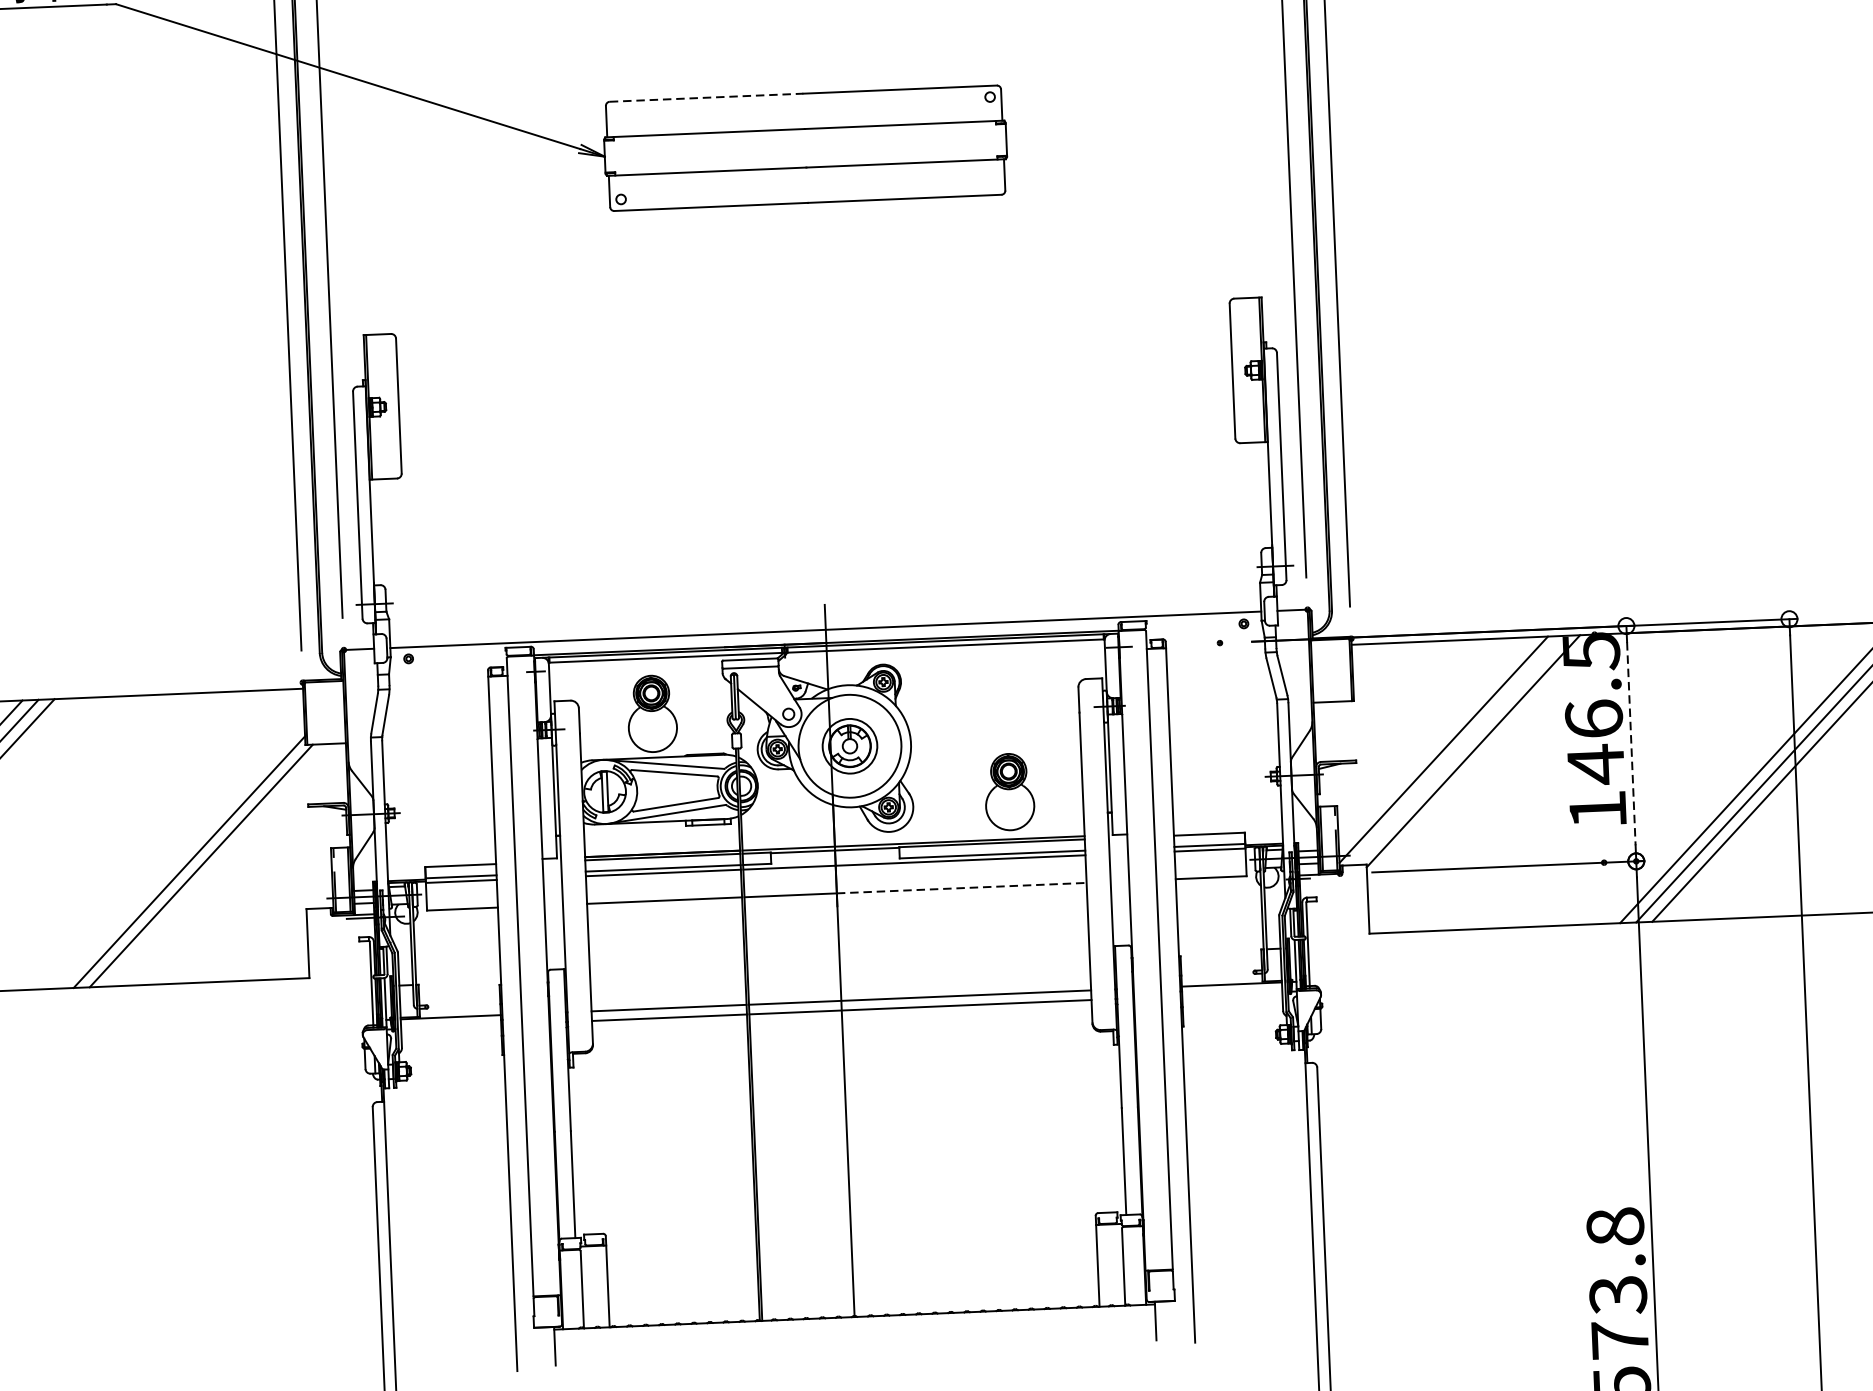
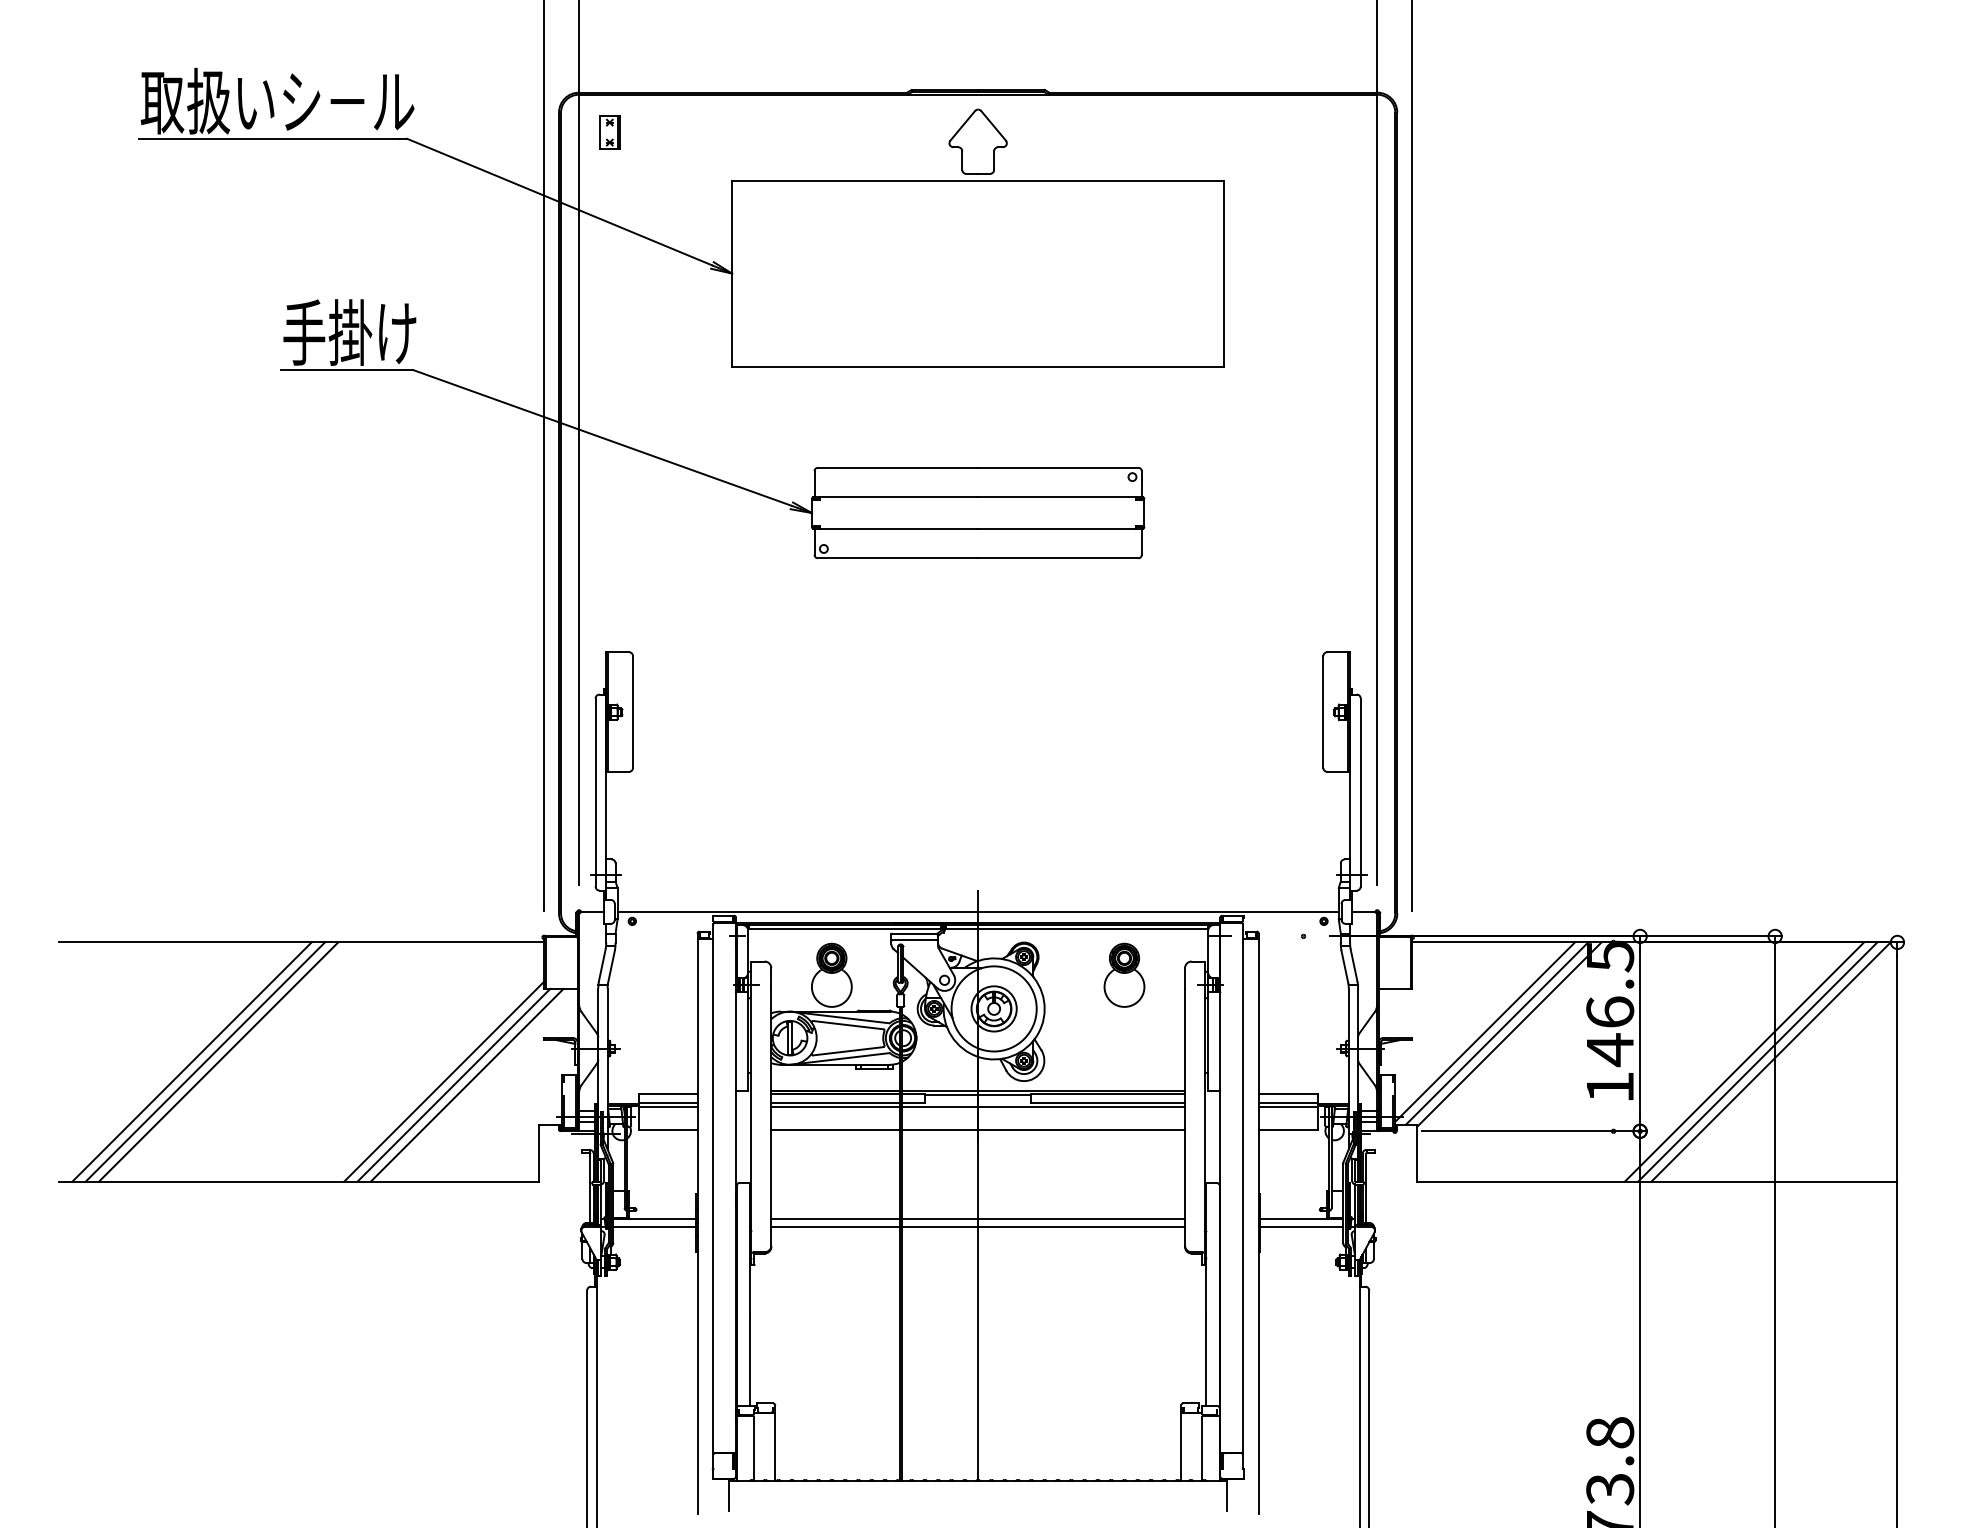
line: (707, 97) -> (898, 467), dashed -> solid
line: (1631, 744) -> (1640, 1034), dashed -> solid
line: (1459, 750) -> (1497, 1033), added
part: (1009, 791) -> (1124, 974), moved
line: (216, 864) -> (466, 1084), added
line: (962, 888) -> (1082, 1130), dashed -> solid
line: (1232, 994) -> (1301, 1227), added
line: (450, 1027) -> (654, 1227), added

